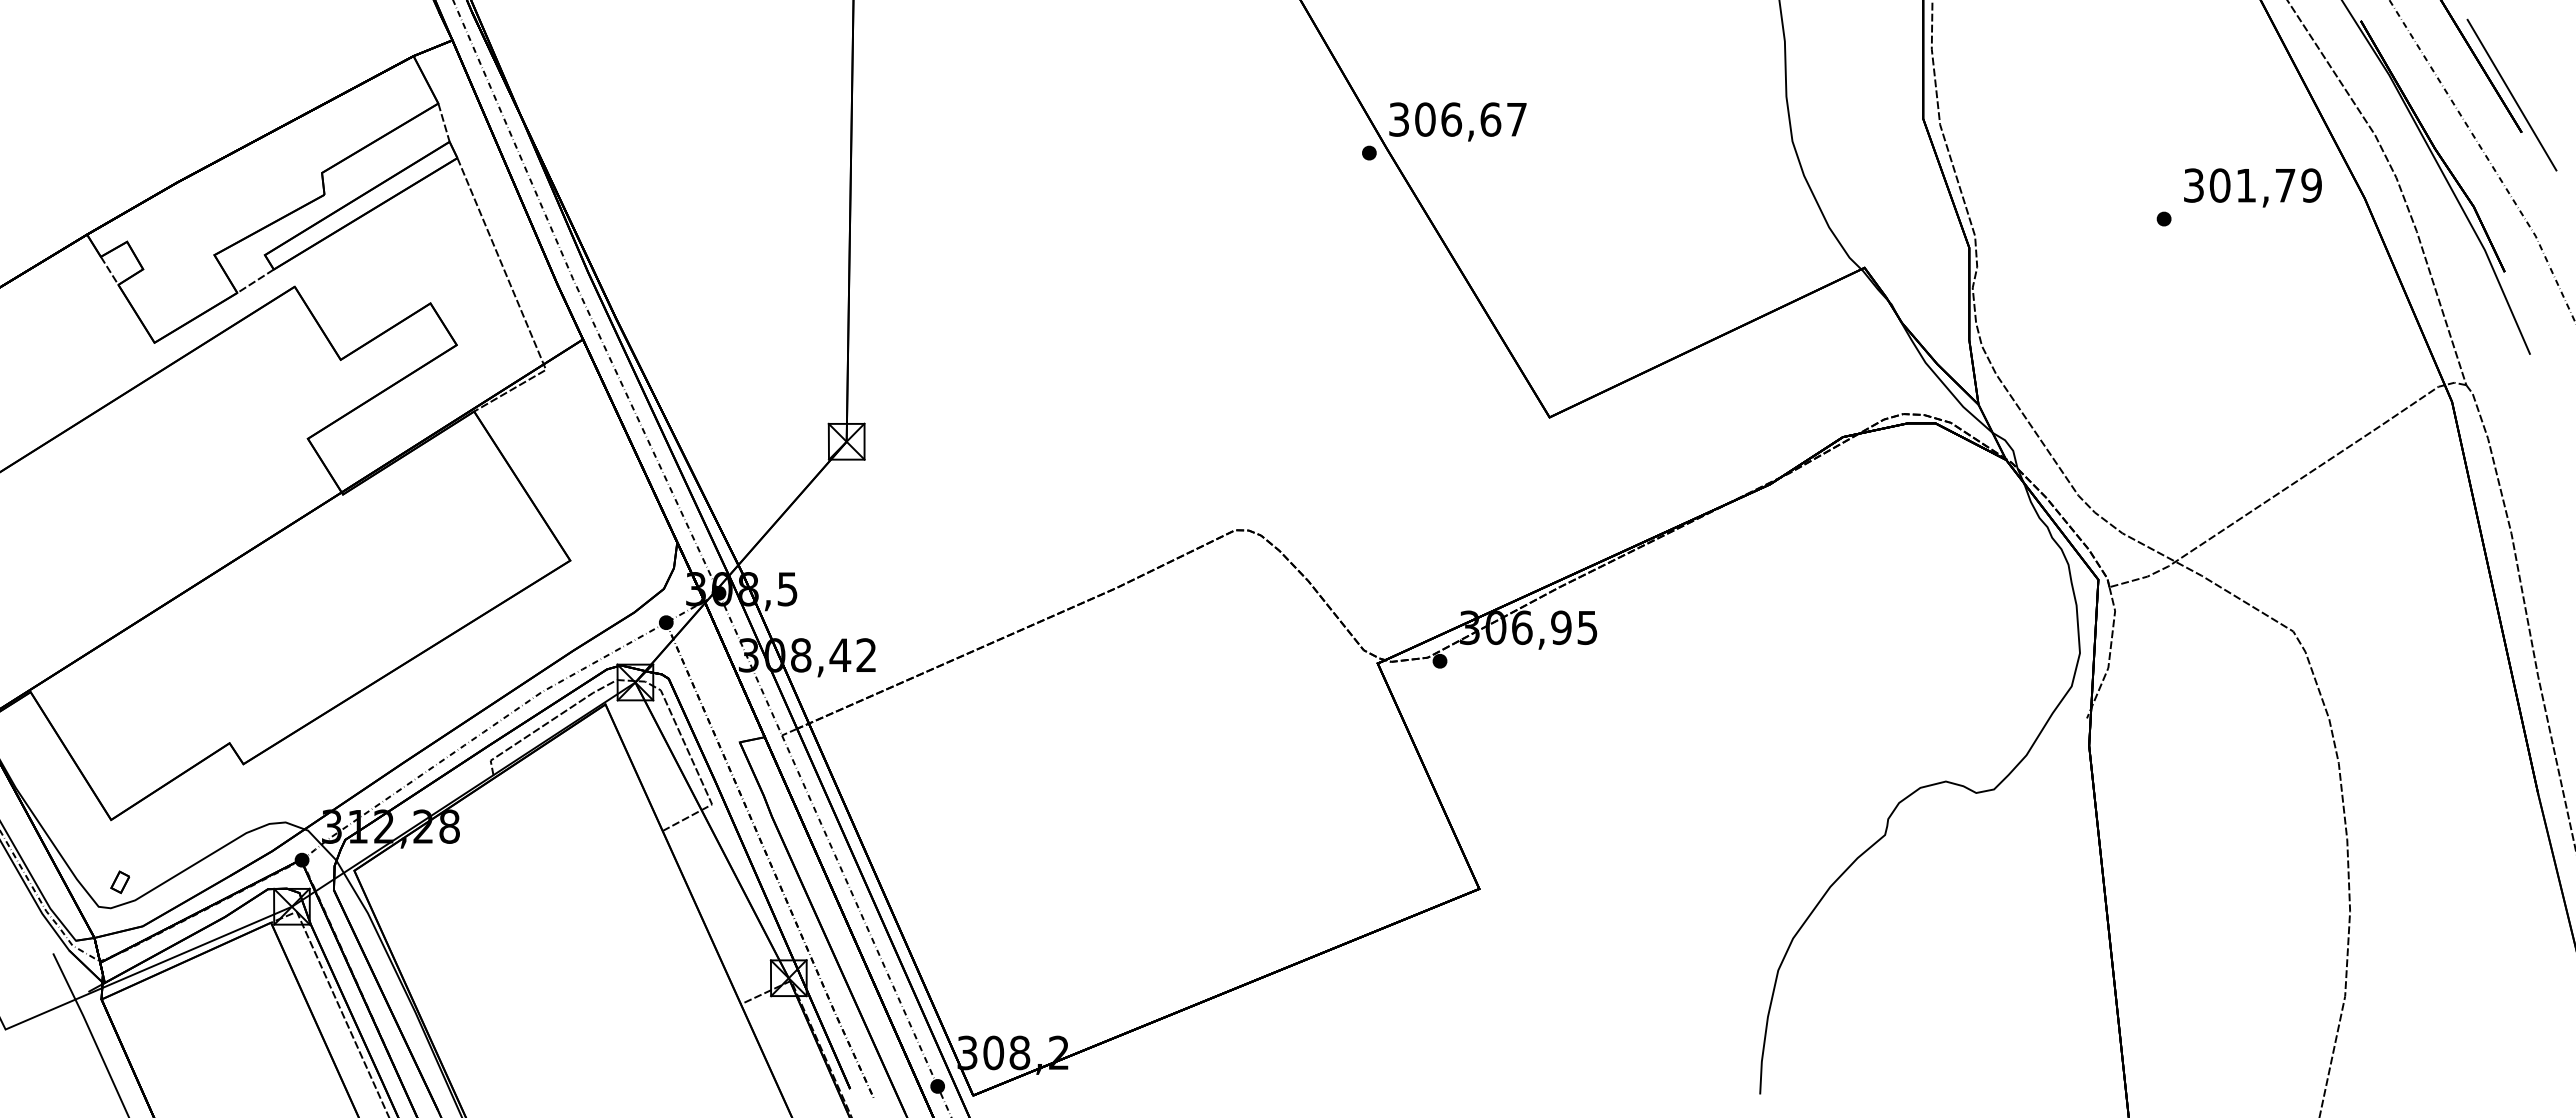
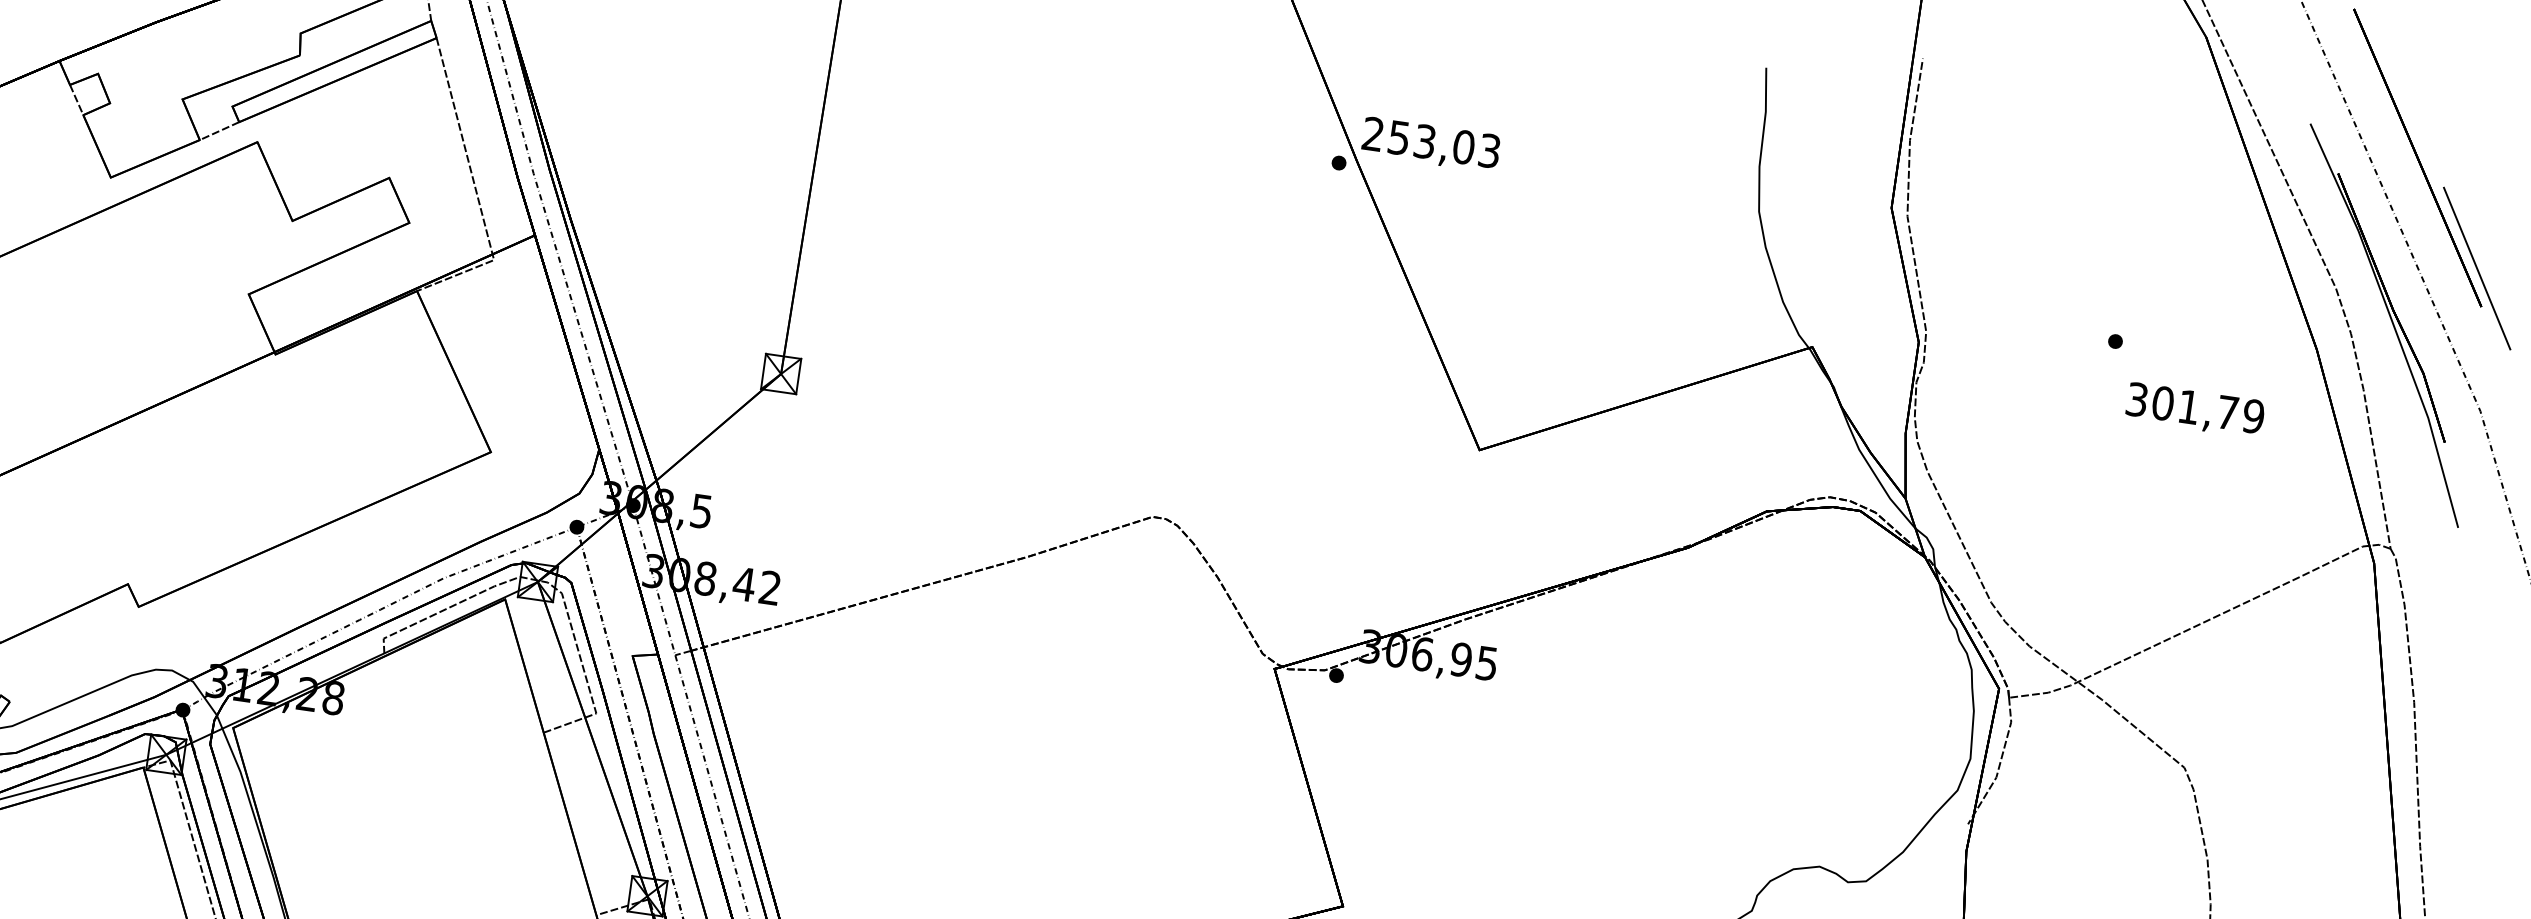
text: (1457, 119) -> (1430, 142), 306,67 -> 253,03
text: (2252, 187) -> (2194, 409), moved

